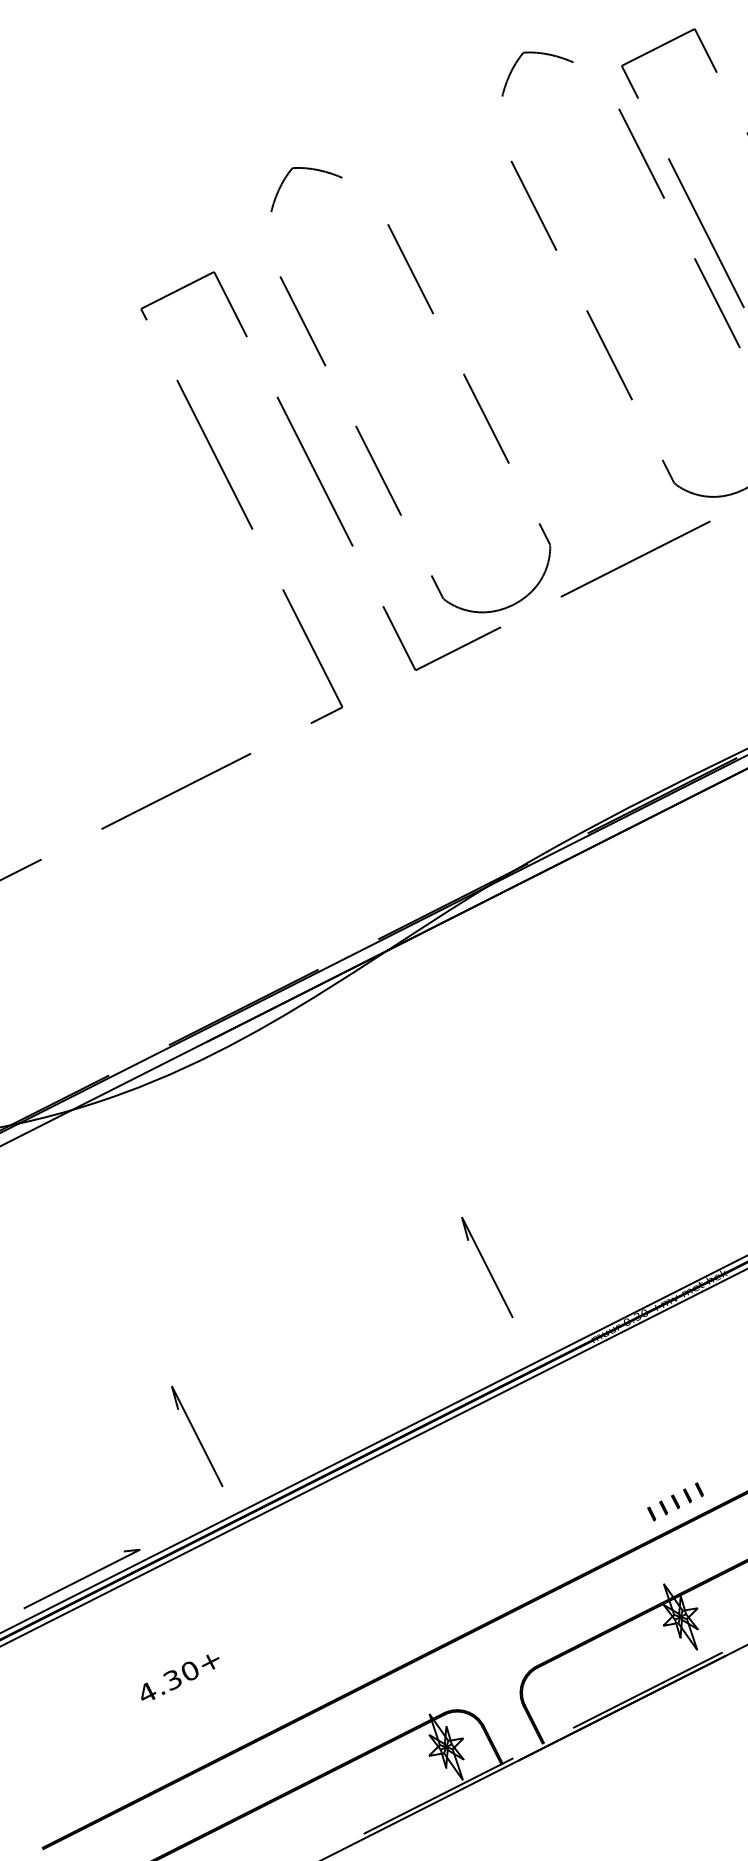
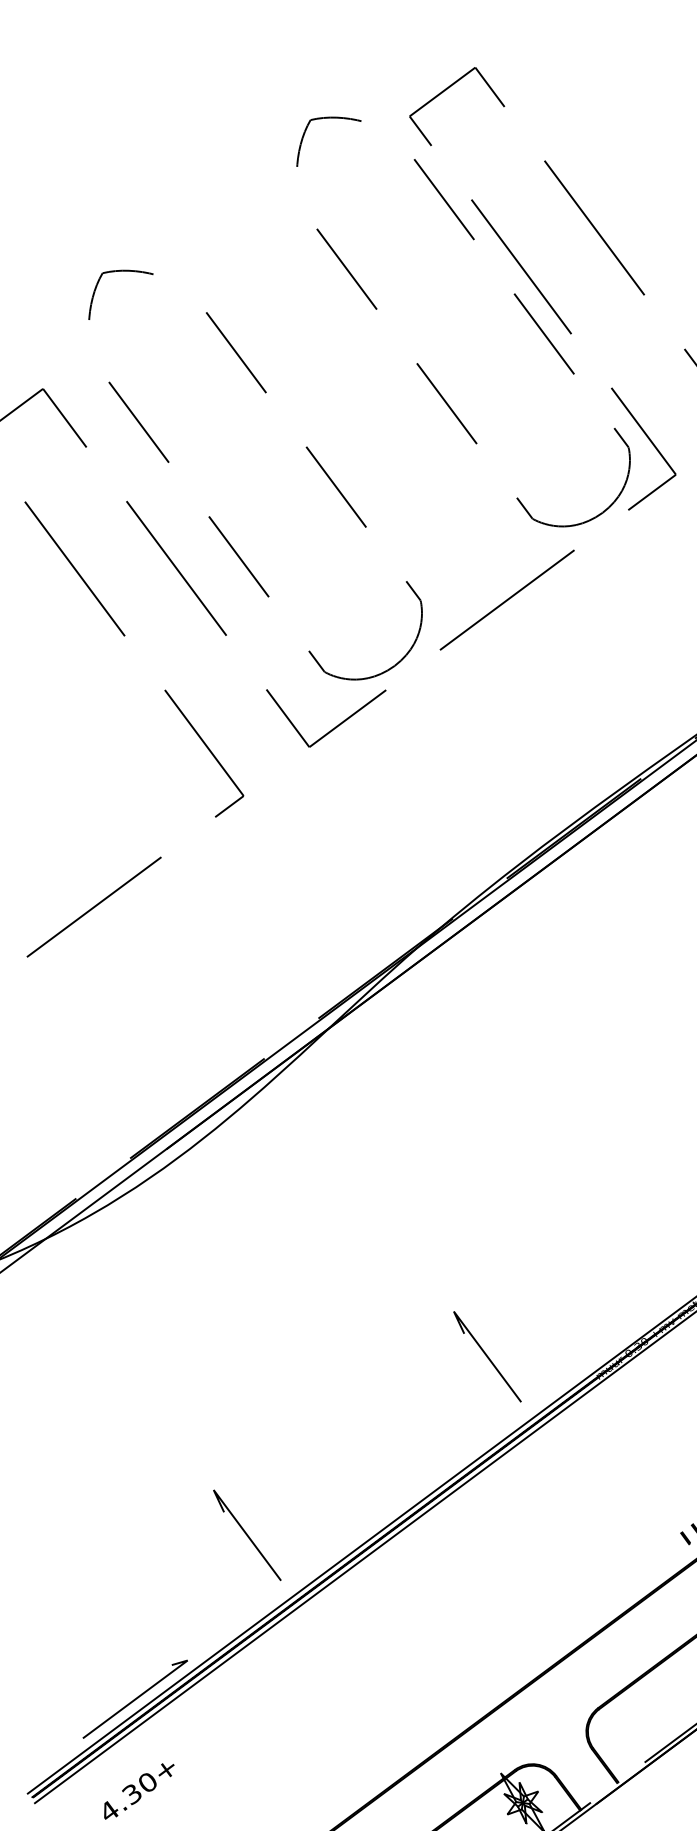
line: (487, 1267) -> (487, 1356), moved
line: (197, 1436) -> (247, 1535), moved
text: (180, 1677) -> (139, 1790), moved

